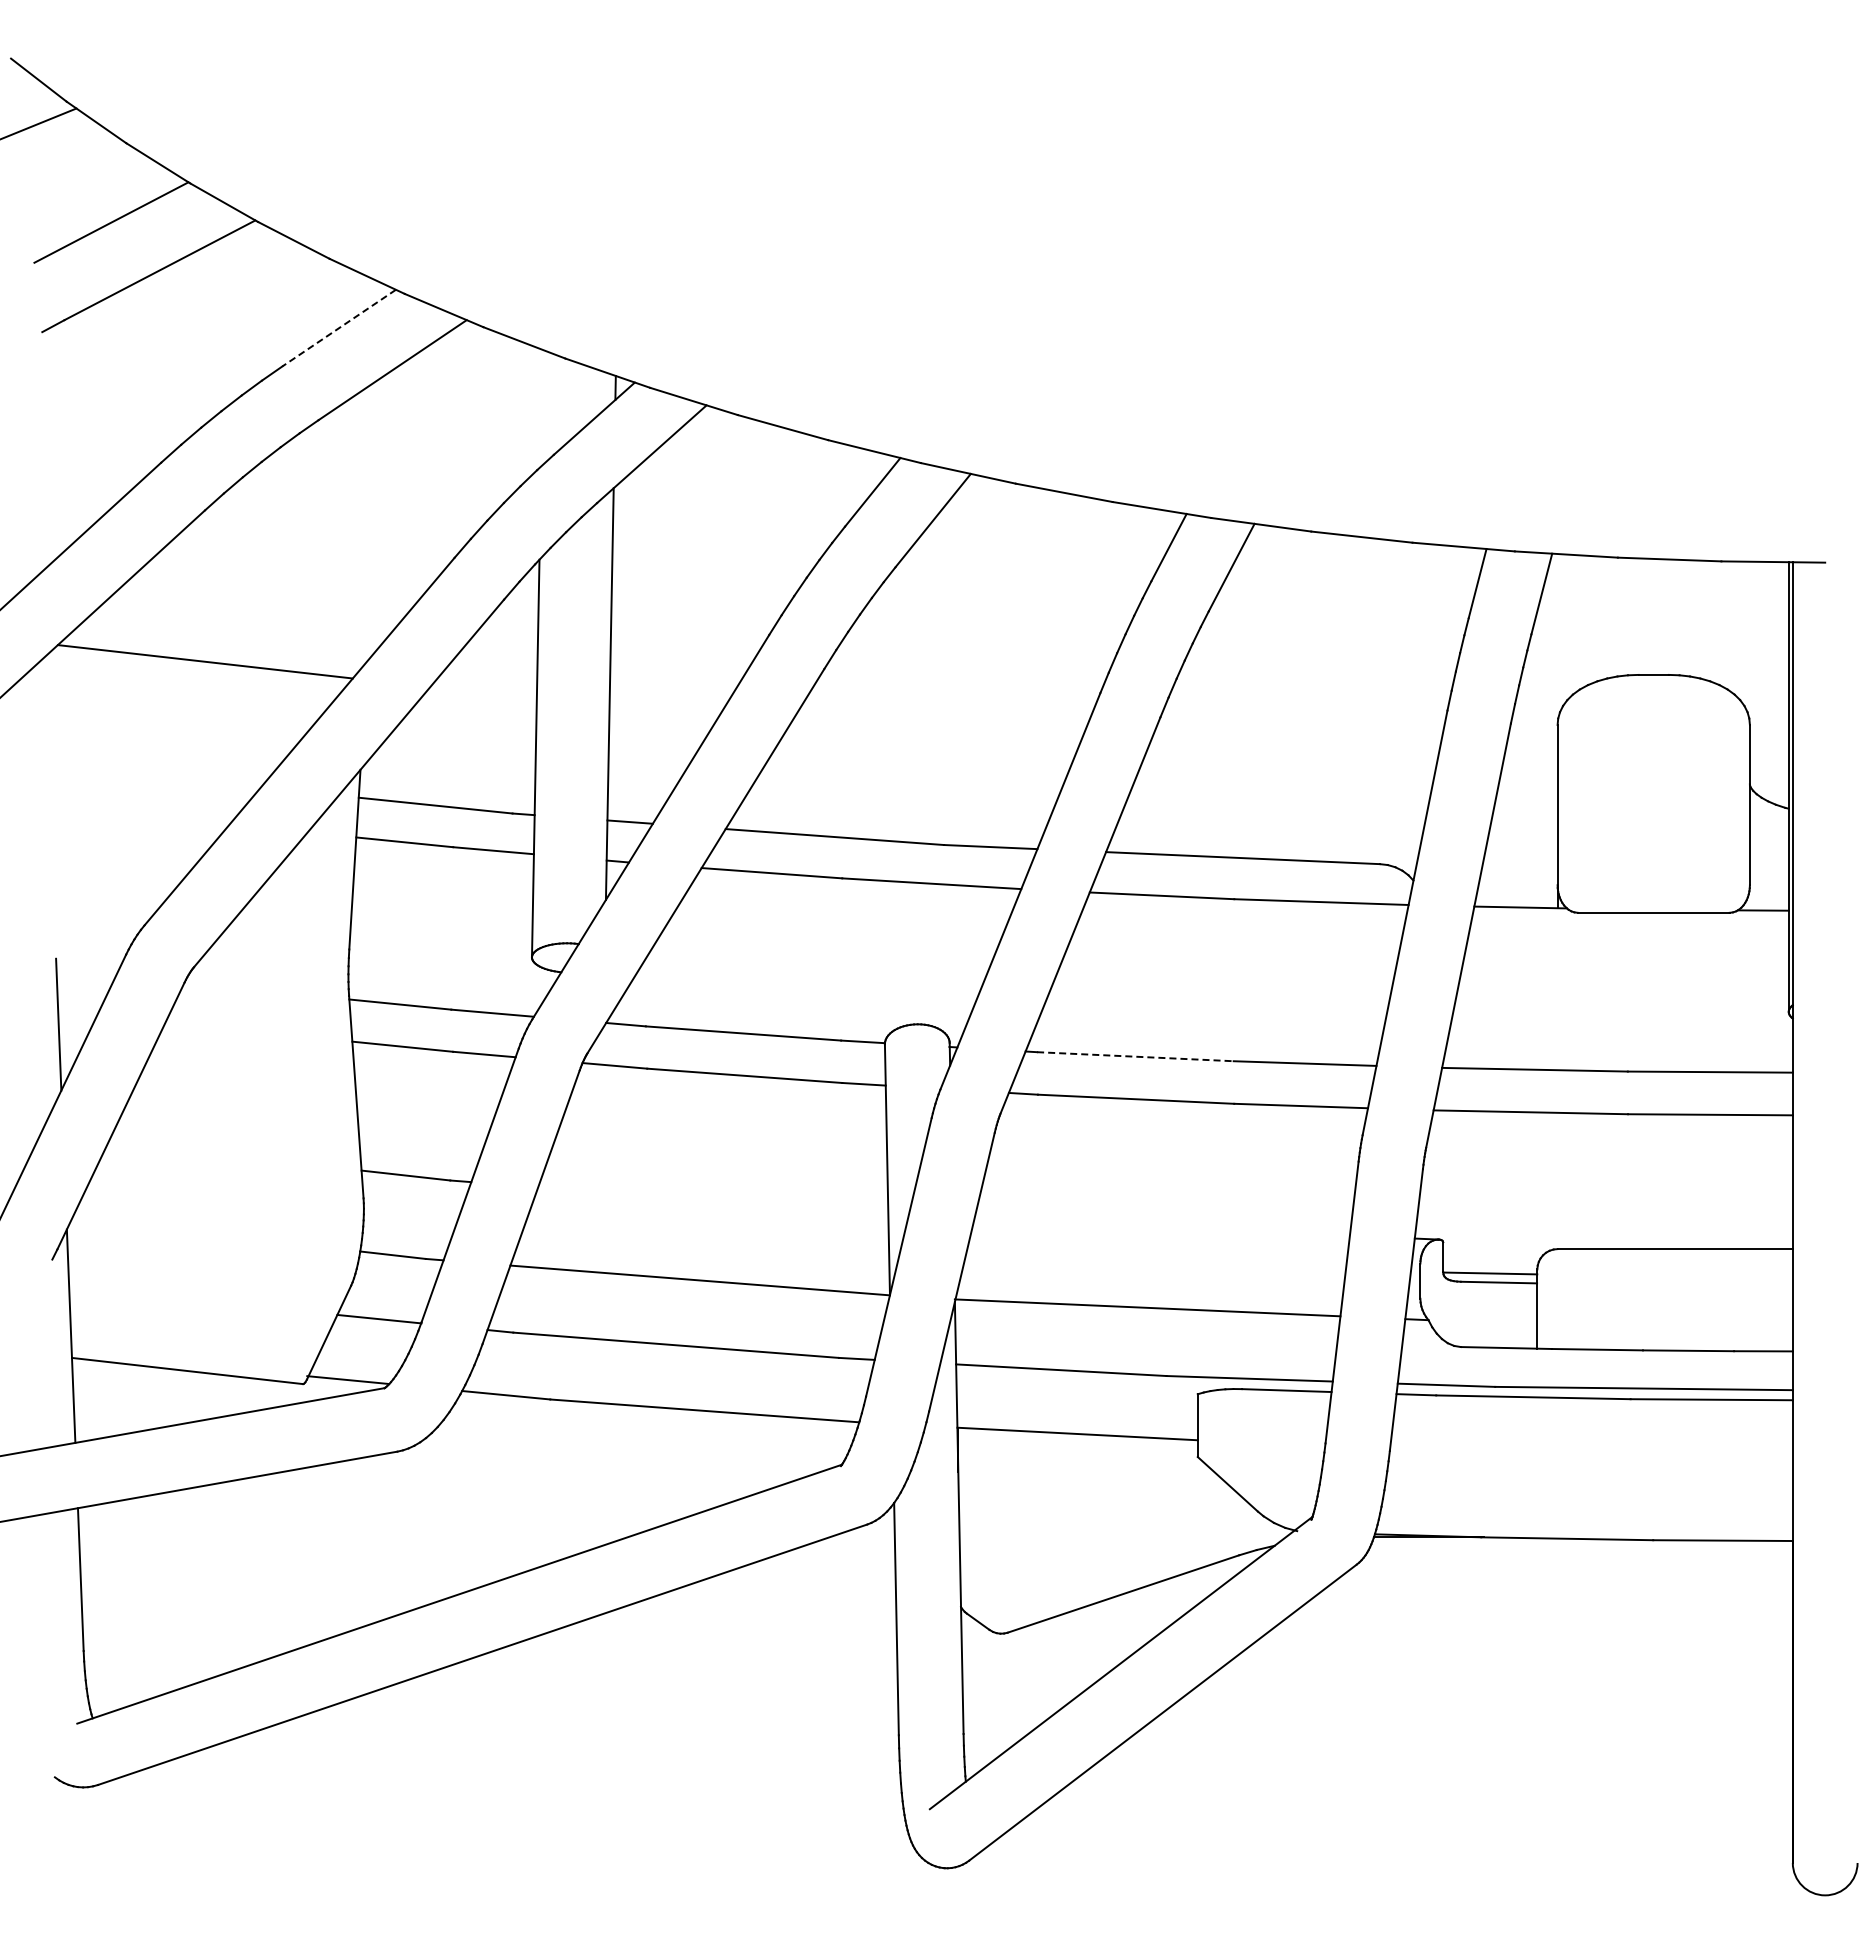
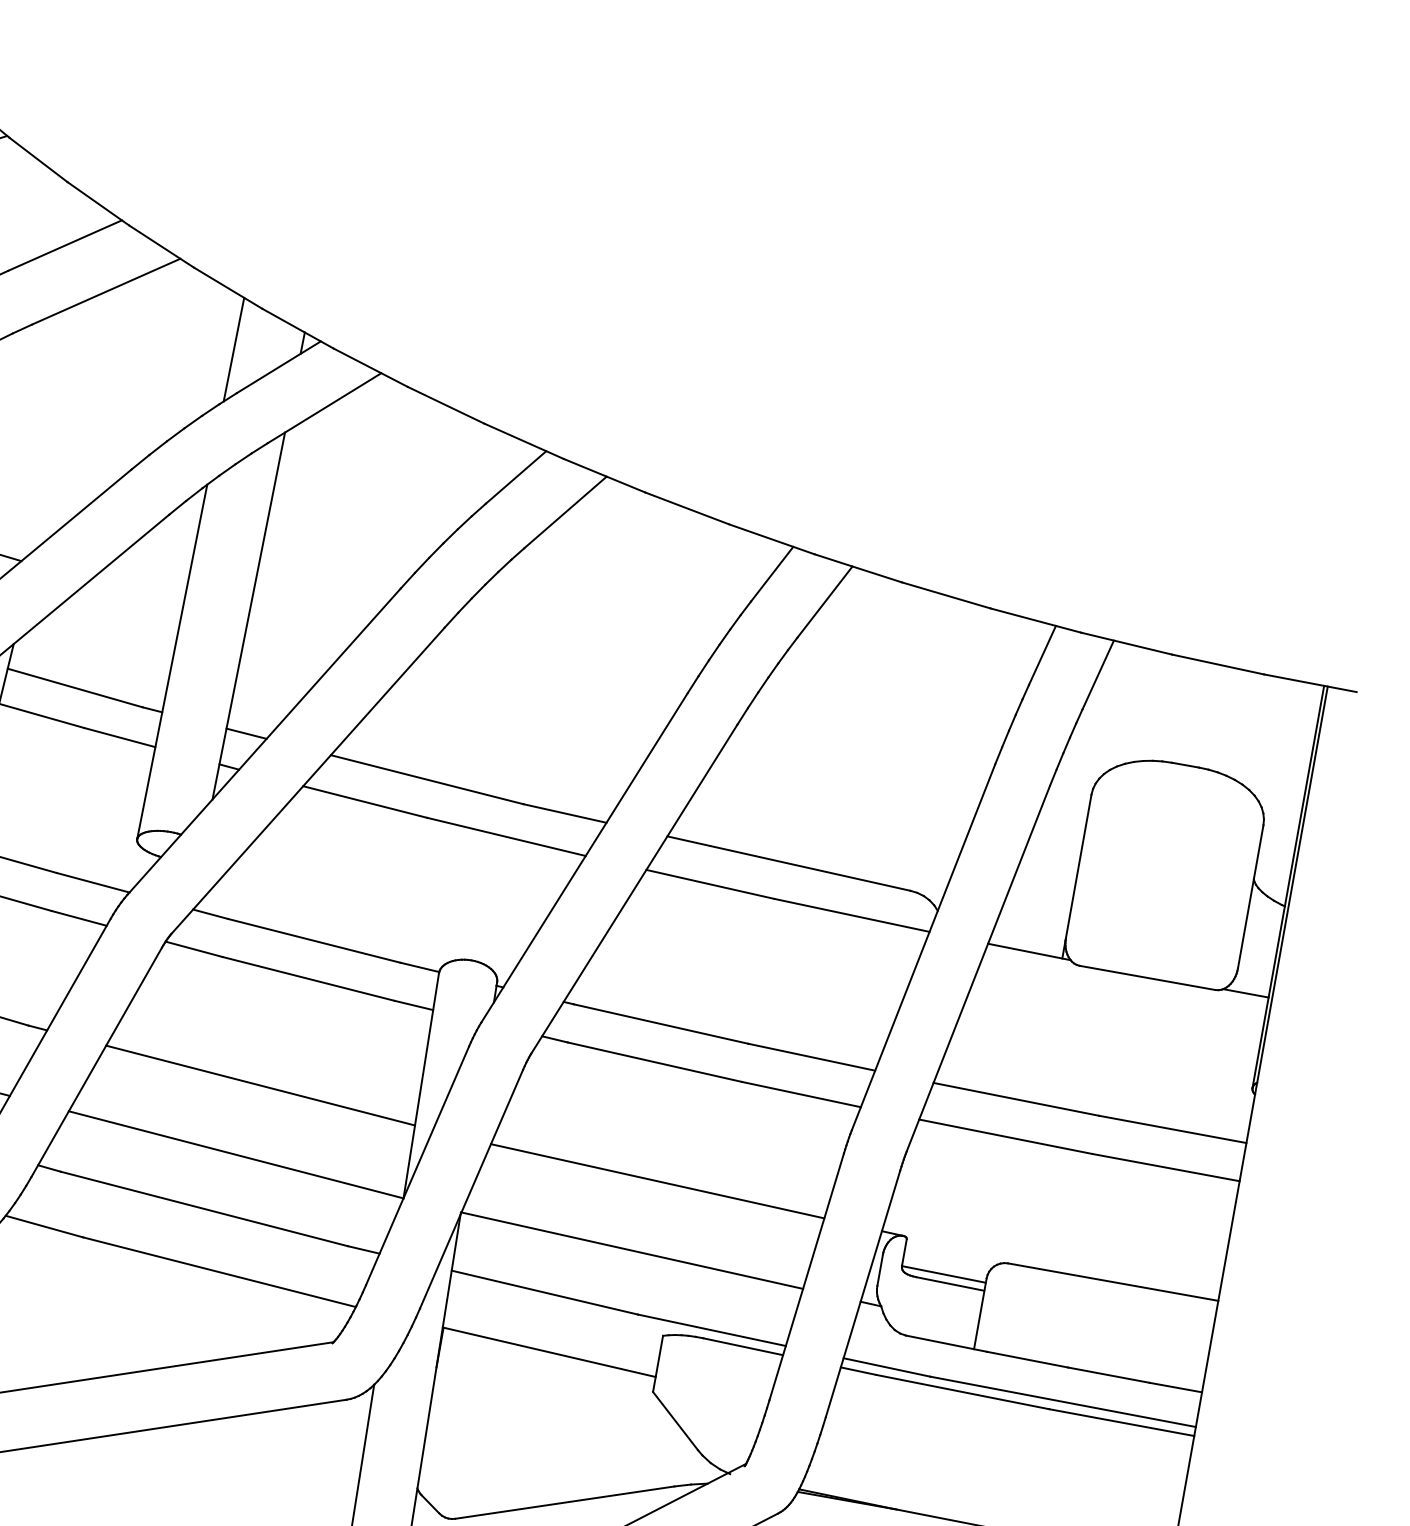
line: (339, 328) -> (65, 246), dashed -> solid
line: (542, 408) -> (234, 349), added
line: (1135, 1056) -> (661, 1023), dashed -> solid
line: (713, 1200) -> (260, 1085), added
line: (1161, 1227) -> (657, 1180), added

